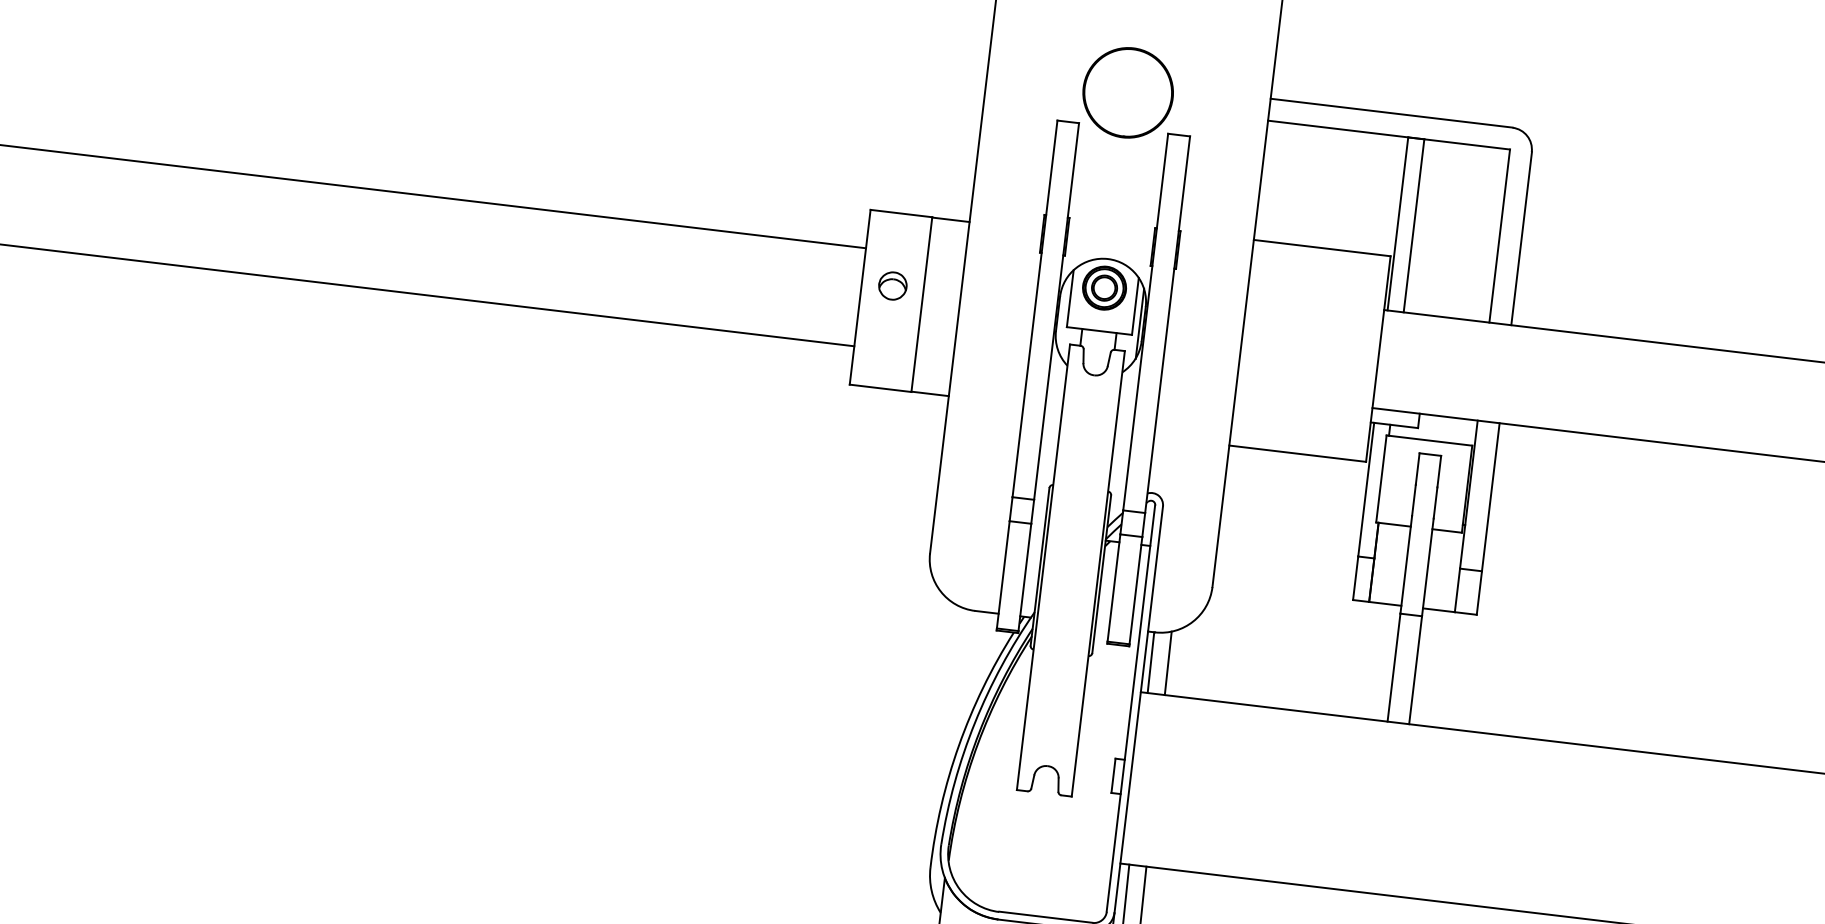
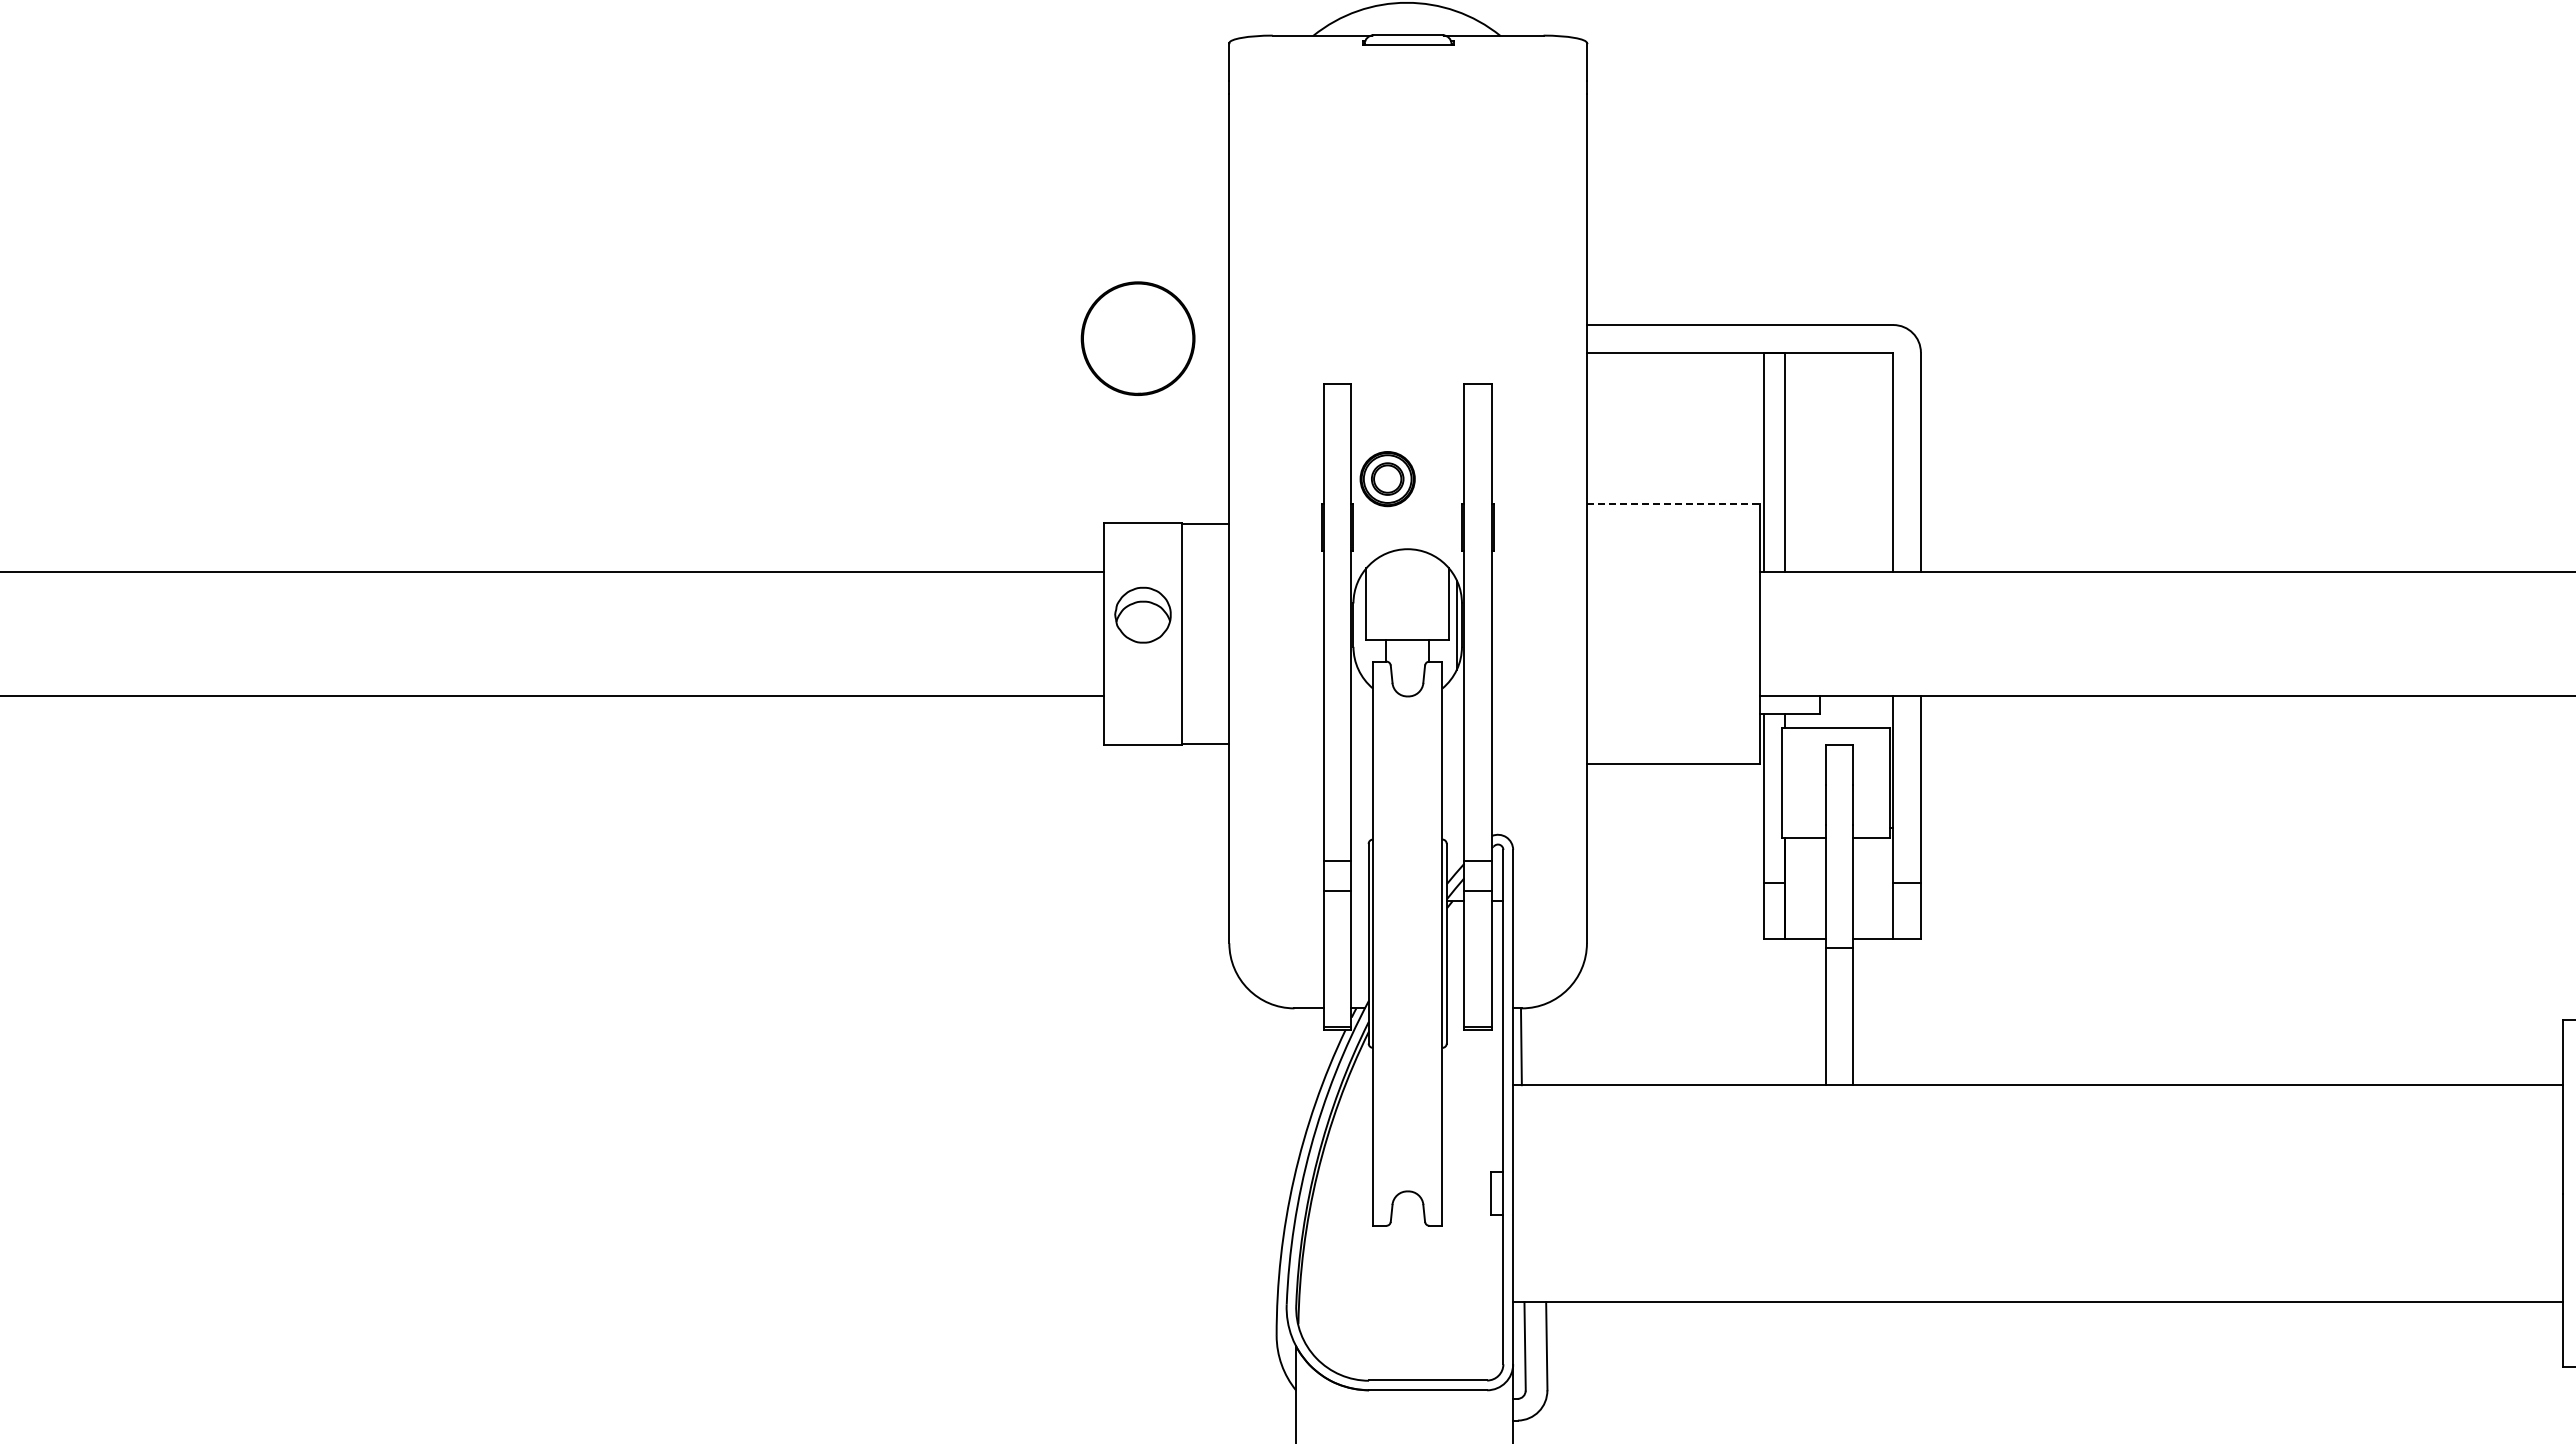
part: (1127, 92) -> (1137, 338), moved
line: (1322, 247) -> (1673, 503), solid -> dashed
part: (892, 285) -> (1142, 614), size x1.6
part: (1104, 288) -> (1387, 479), moved
line: (1167, 662) -> (1542, 1044), removed

